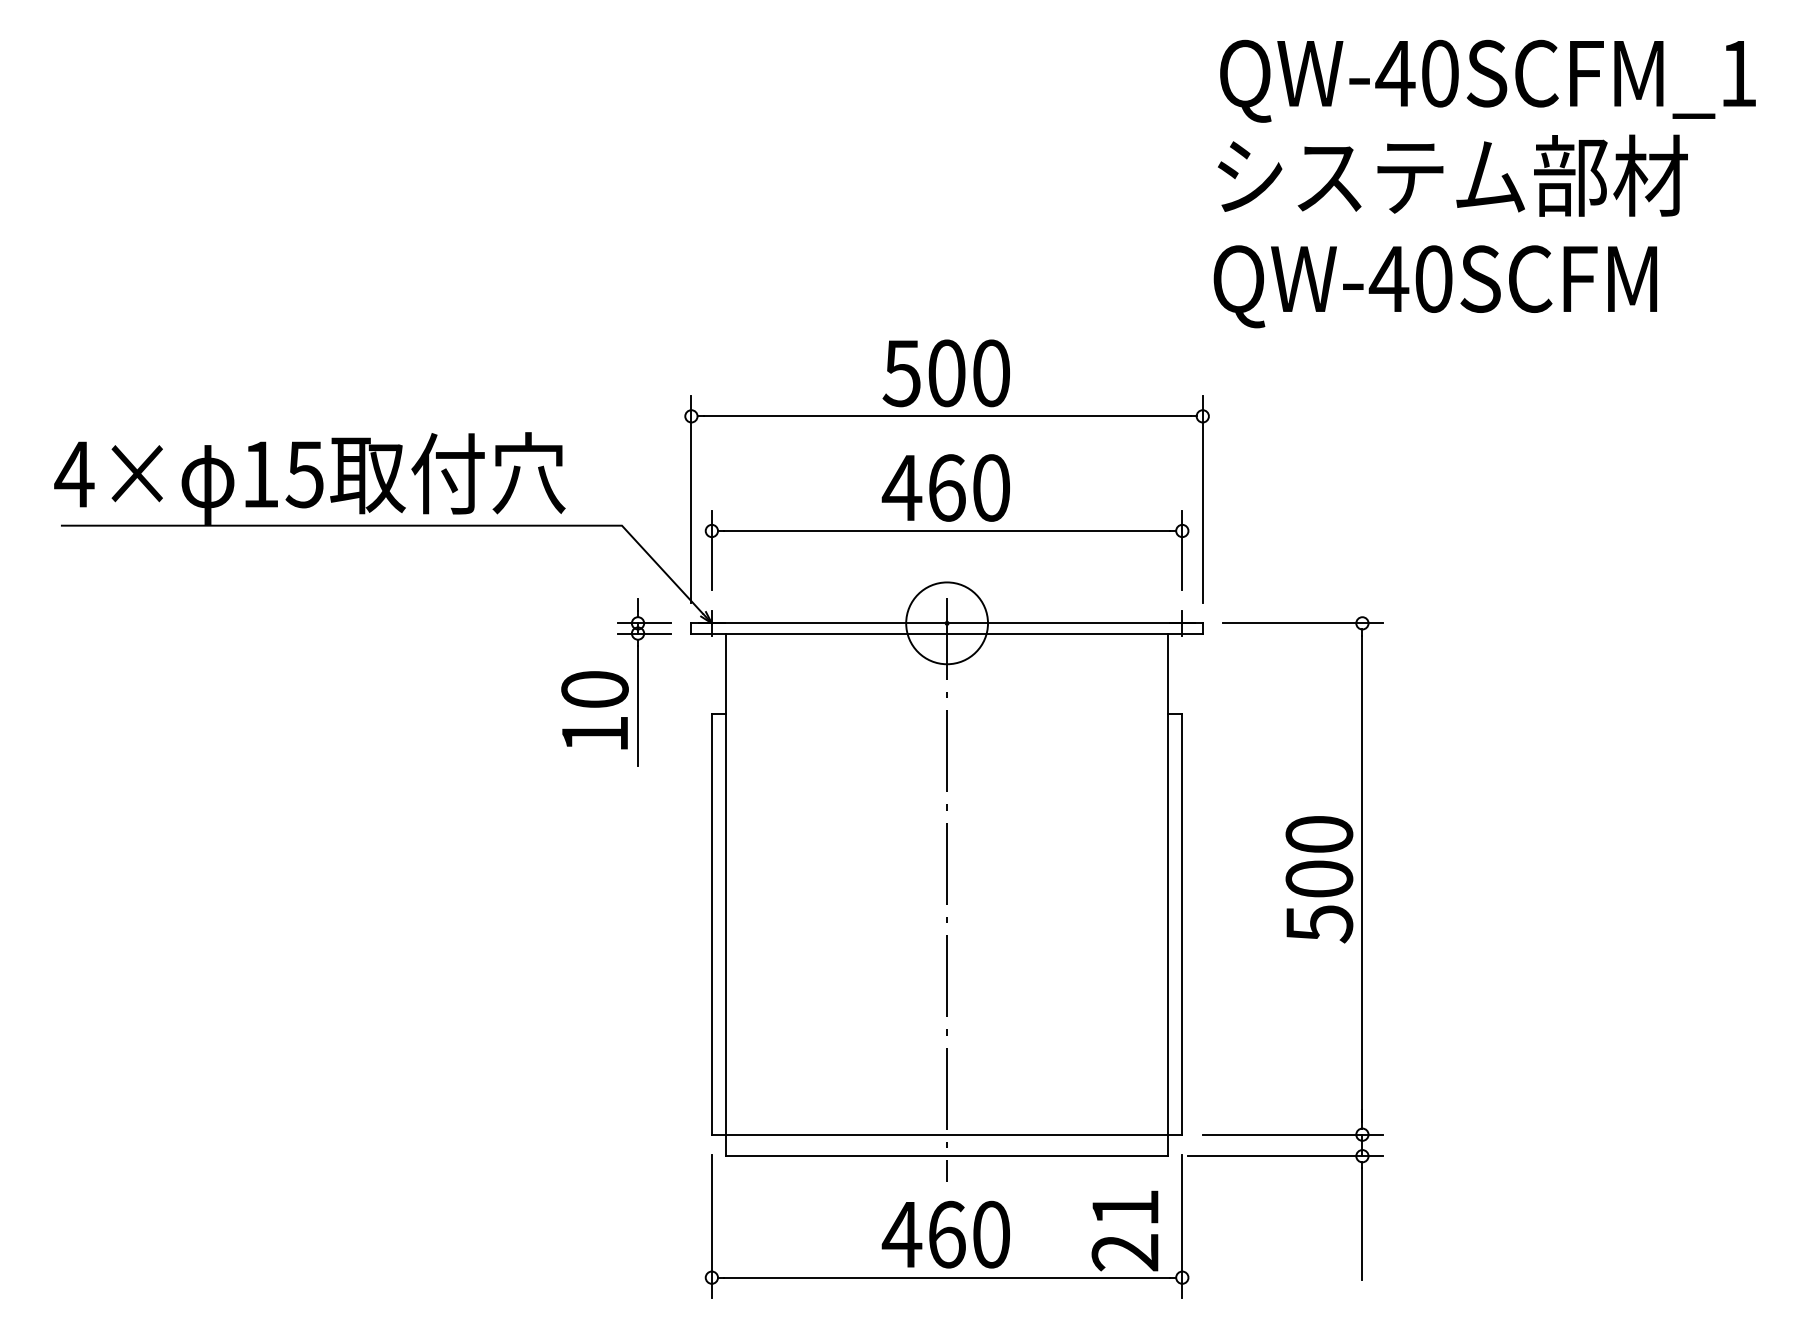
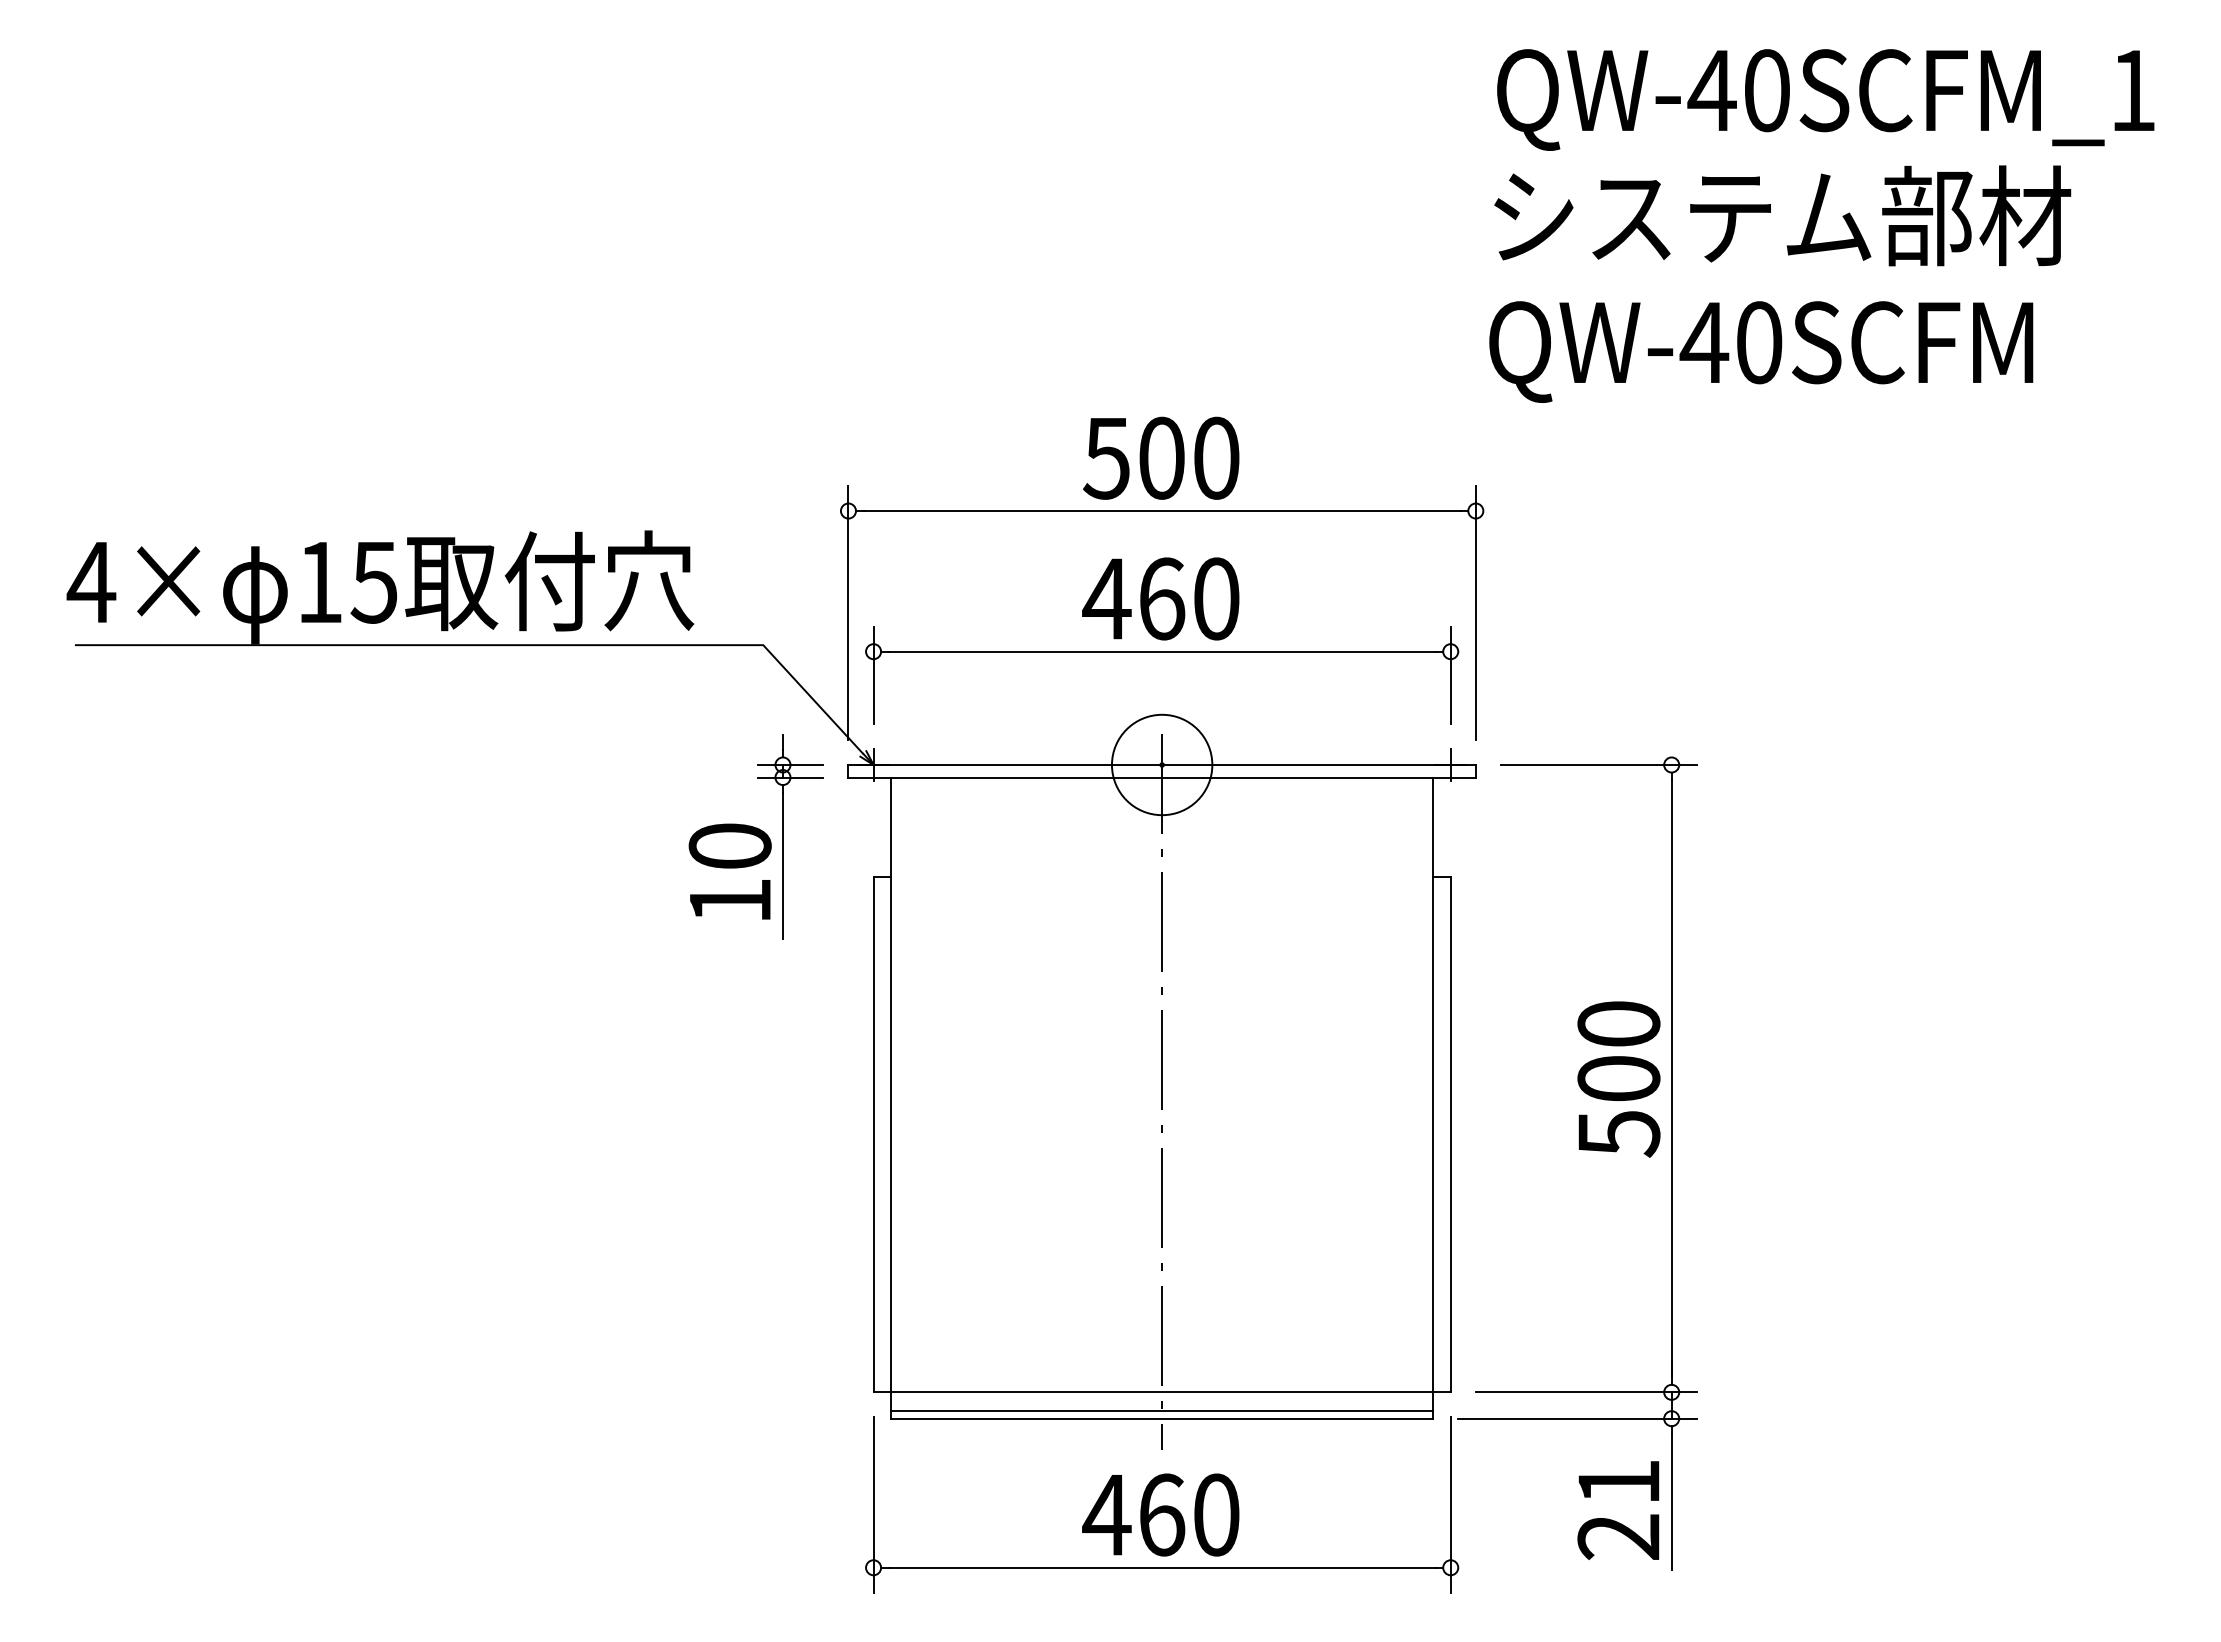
line: (947, 1150) -> (1162, 1411), added
text: (1125, 1231) -> (1618, 1510), moved

